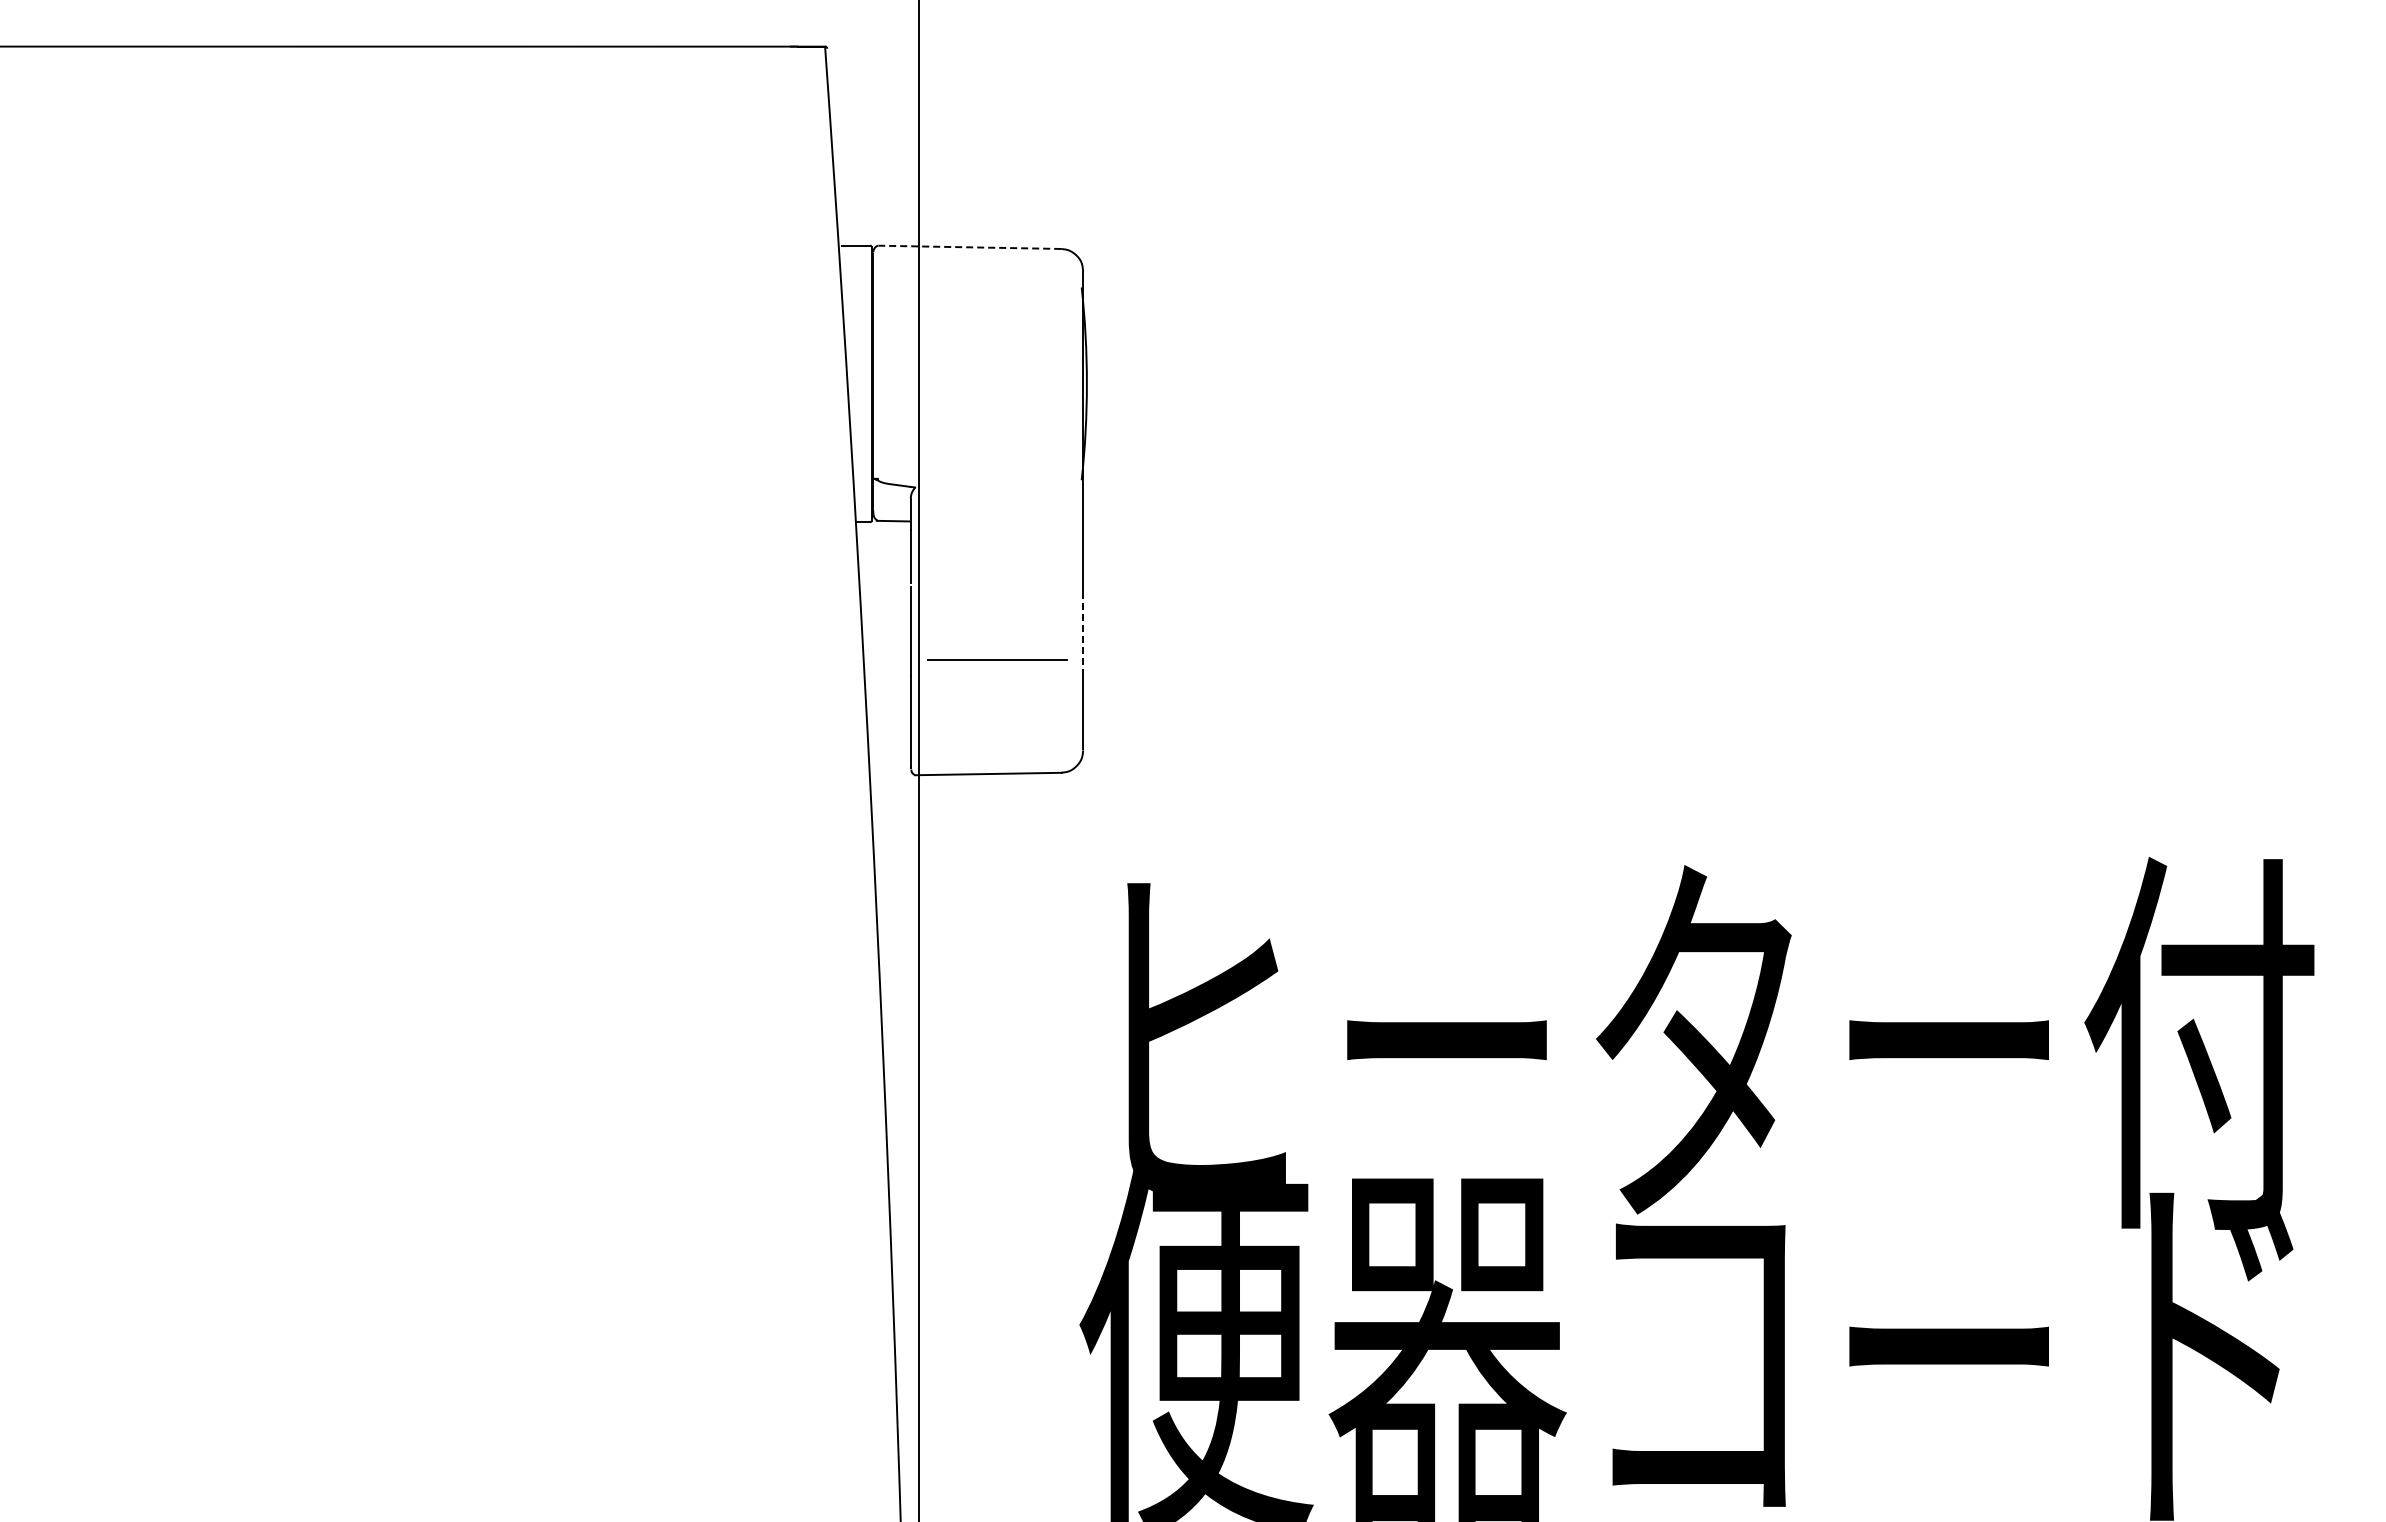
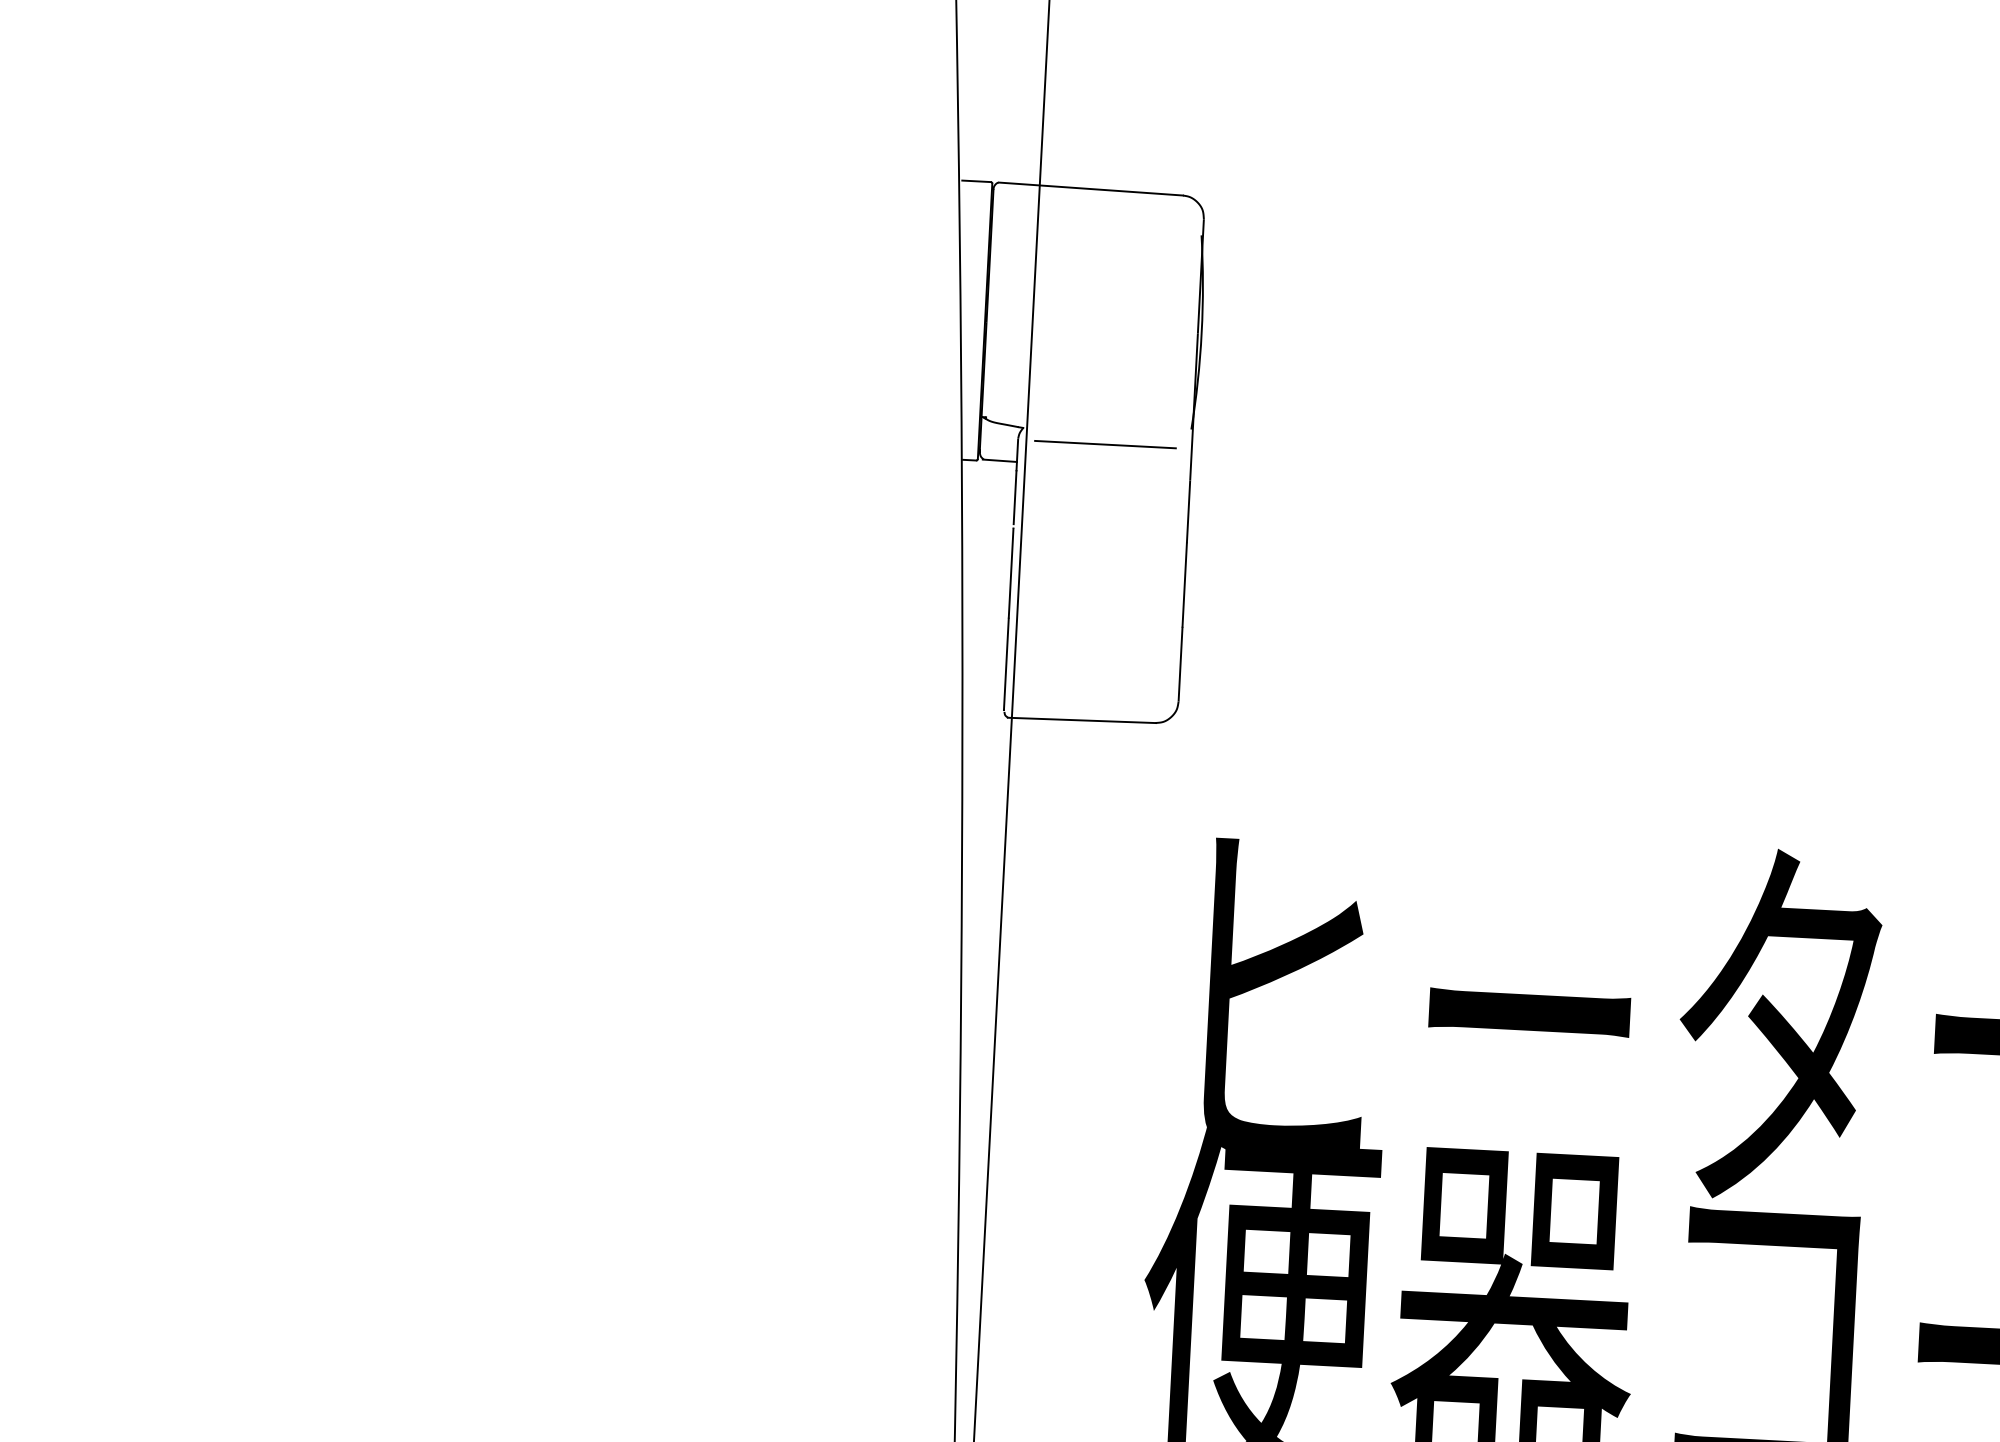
line: (969, 247) -> (1090, 189), dashed -> solid
line: (1083, 634) -> (1185, 584), dashed -> solid
line: (997, 659) -> (1105, 444), moved

